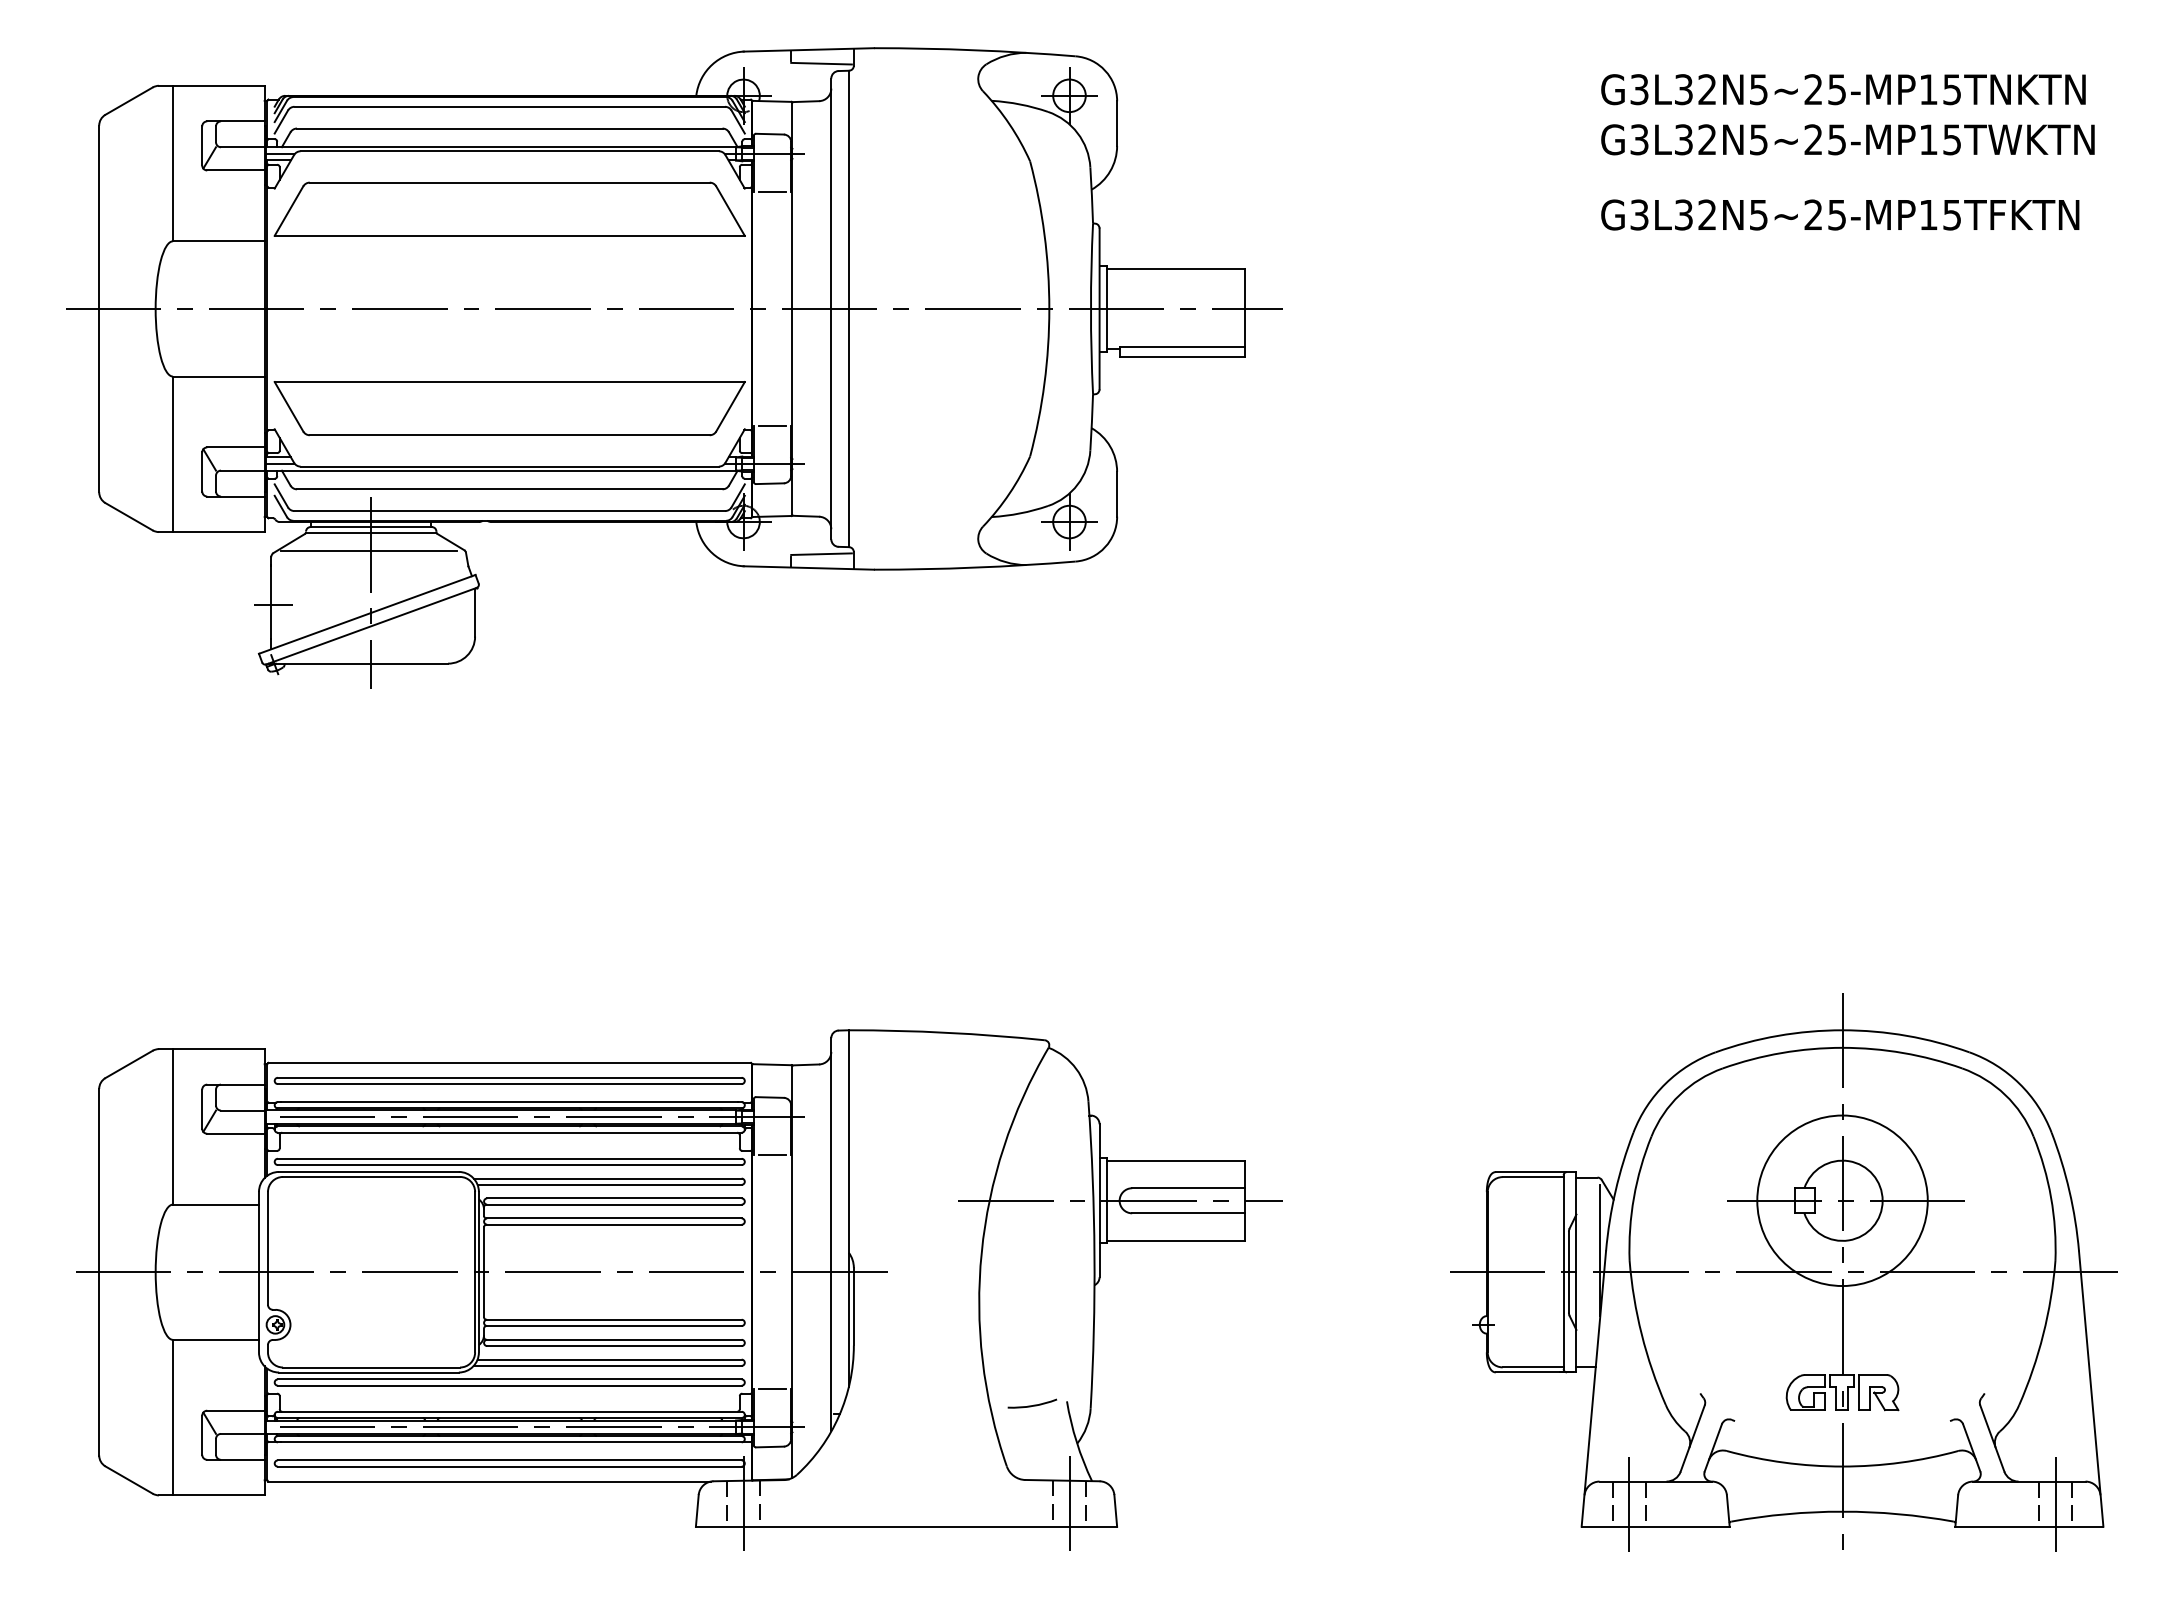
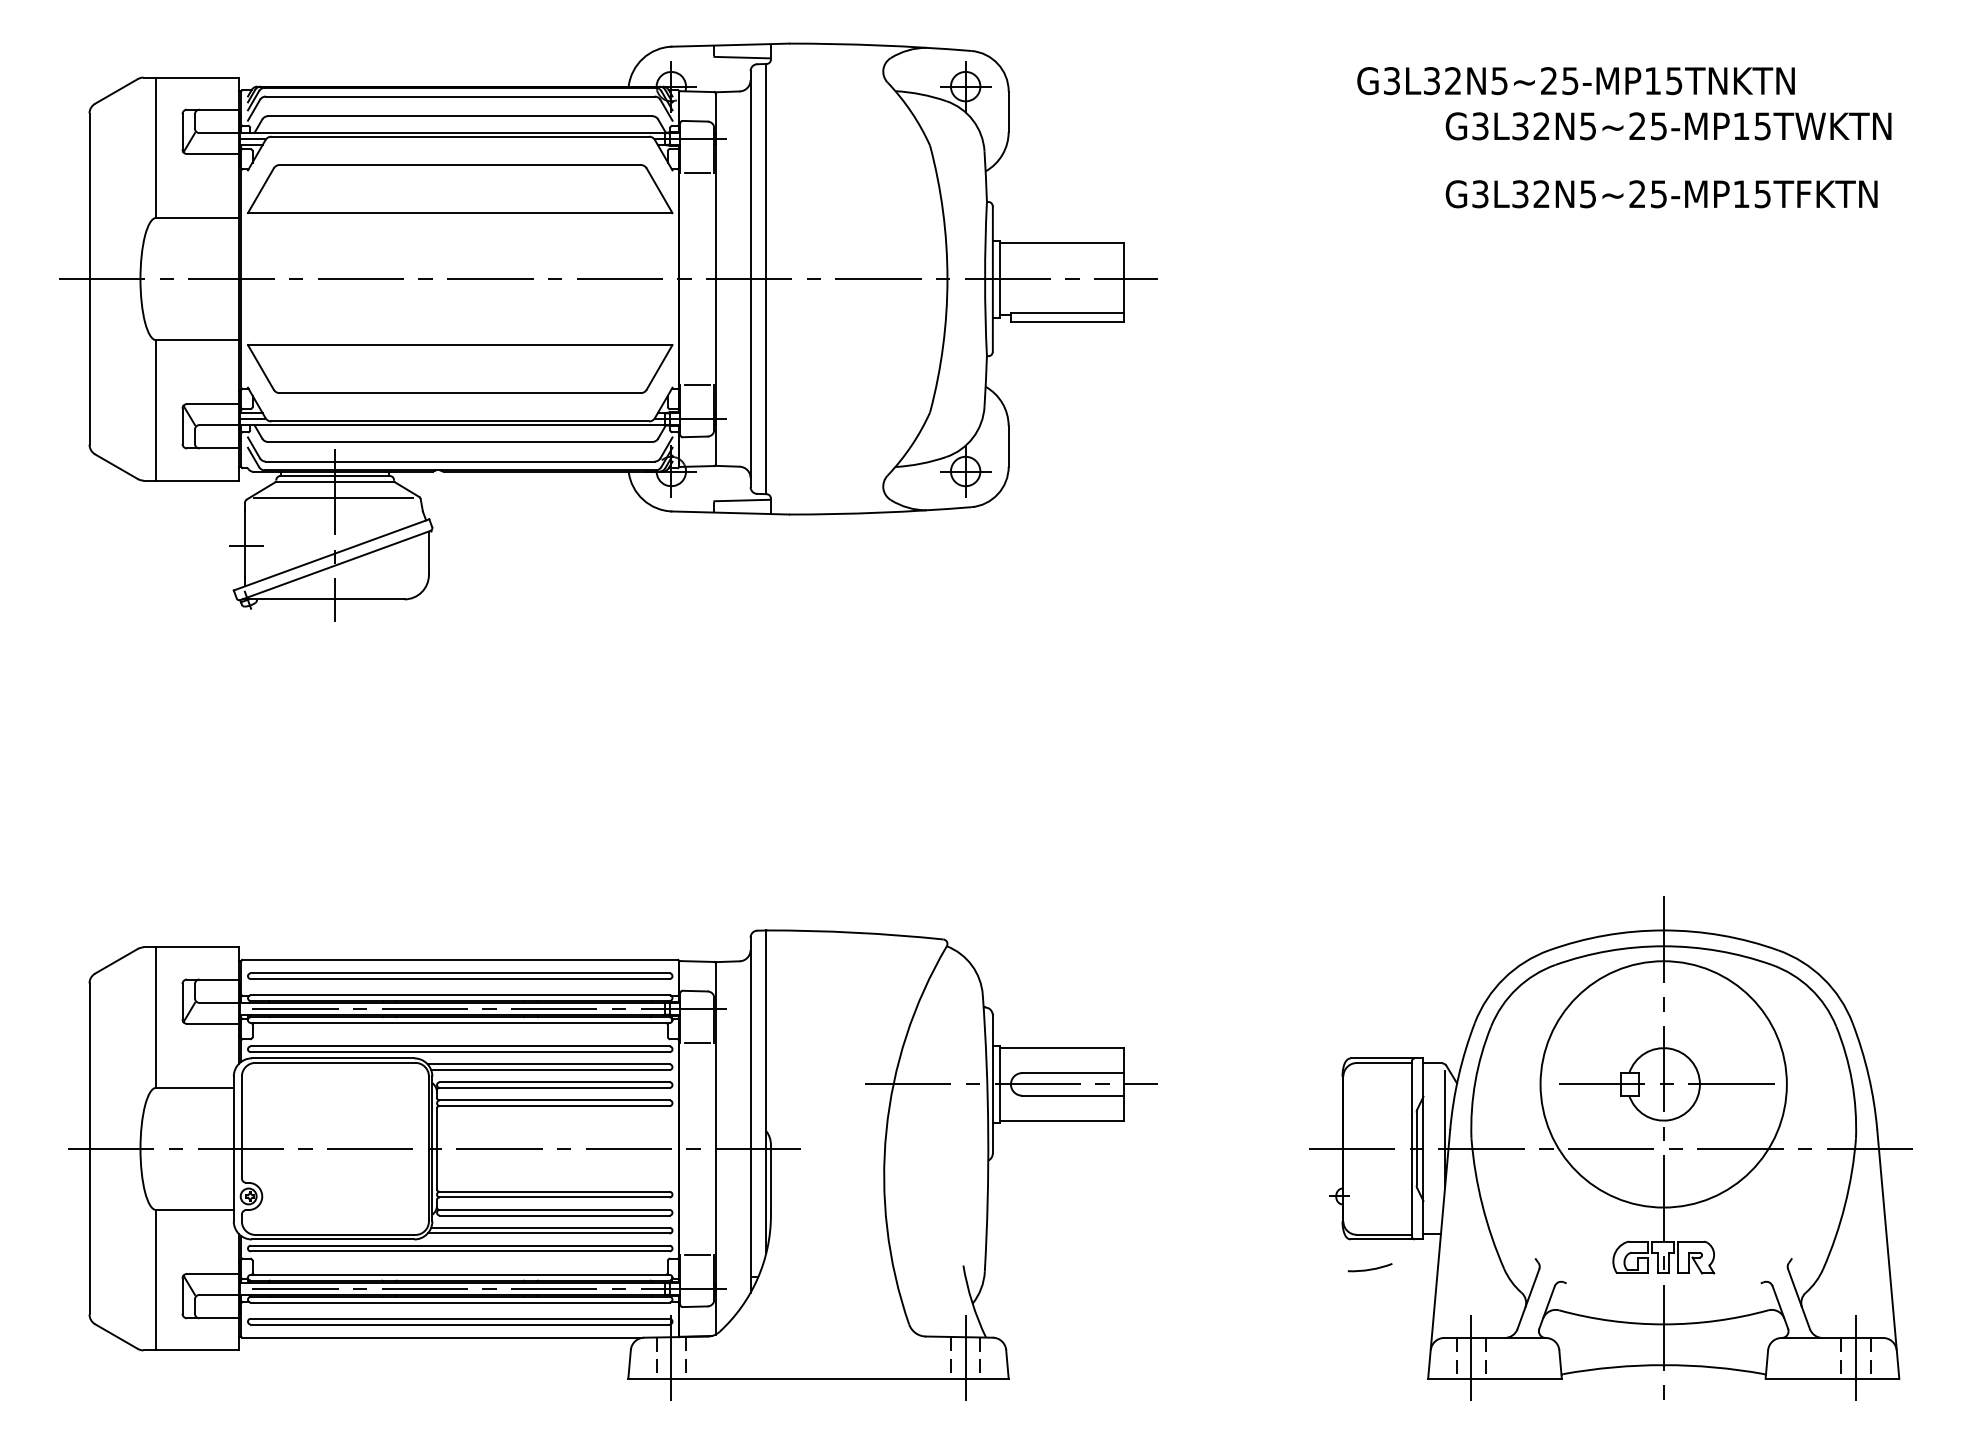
text: (1843, 89) -> (1576, 80), moved
circle: (1842, 1200) -> (1663, 1084), size x1.6
arc: (1033, 1404) -> (1371, 1268), moved

